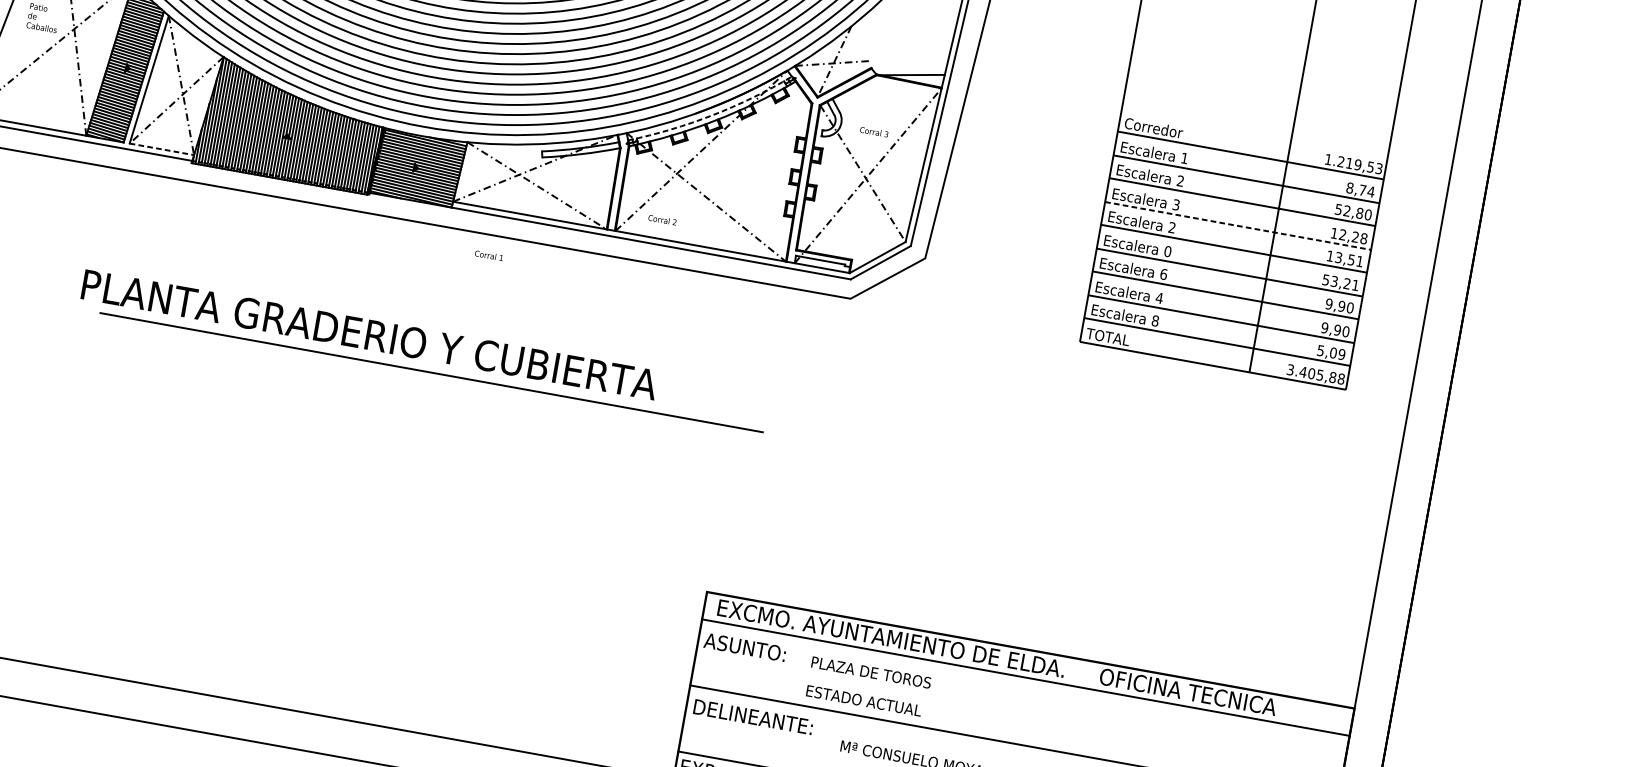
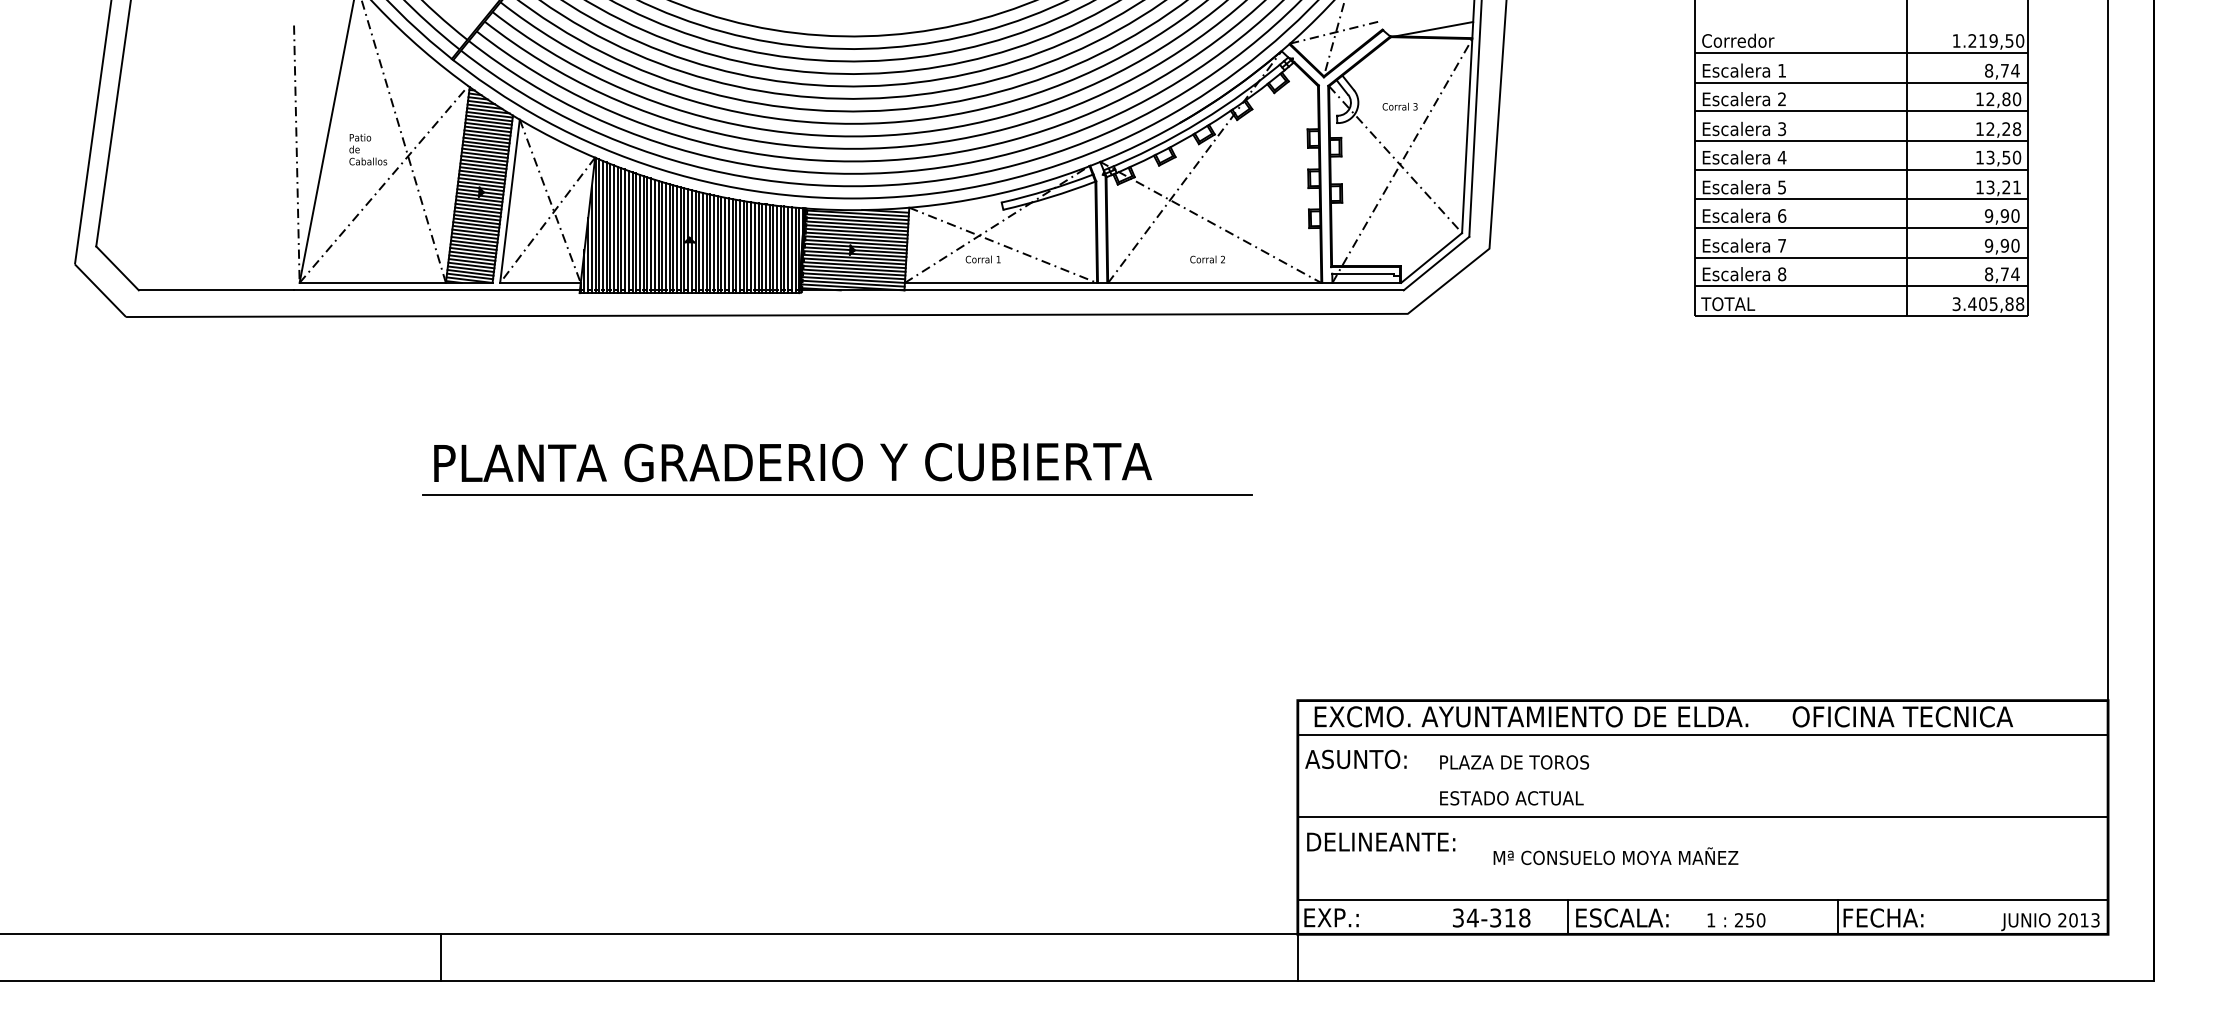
arc: (712, 115) -> (1200, 121), dashed -> solid
line: (161, 149) -> (540, 282), dashed -> solid
text: (1379, 168) -> (2020, 40), 1.219,53 -> 1.219,50
text: (1338, 209) -> (1979, 99), 52,80 -> 12,80
text: (662, 220) -> (1207, 259), moved
line: (1238, 226) -> (1862, 141), dashed -> solid
text: (1171, 227) -> (1781, 157), 2 -> 4
text: (1168, 251) -> (1782, 187), 0 -> 5
text: (488, 255) -> (982, 259), moved
text: (1359, 261) -> (2016, 157), 13,51 -> 13,50
text: (1325, 279) -> (1979, 187), 53,21 -> 13,21
text: (1159, 297) -> (1781, 245), 4 -> 7
text: (369, 334) -> (792, 462), moved
text: (1331, 352) -> (2002, 274), 5,09 -> 8,74
line: (431, 372) -> (837, 494), moved

